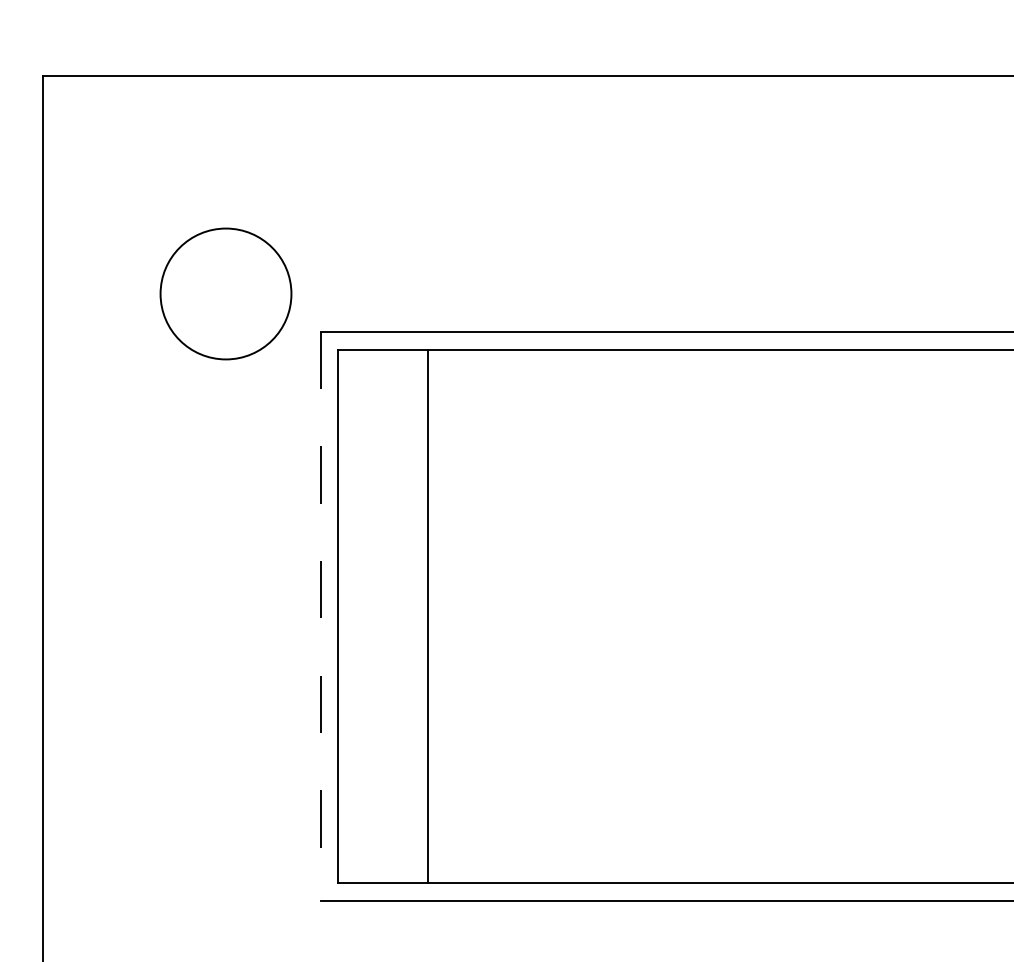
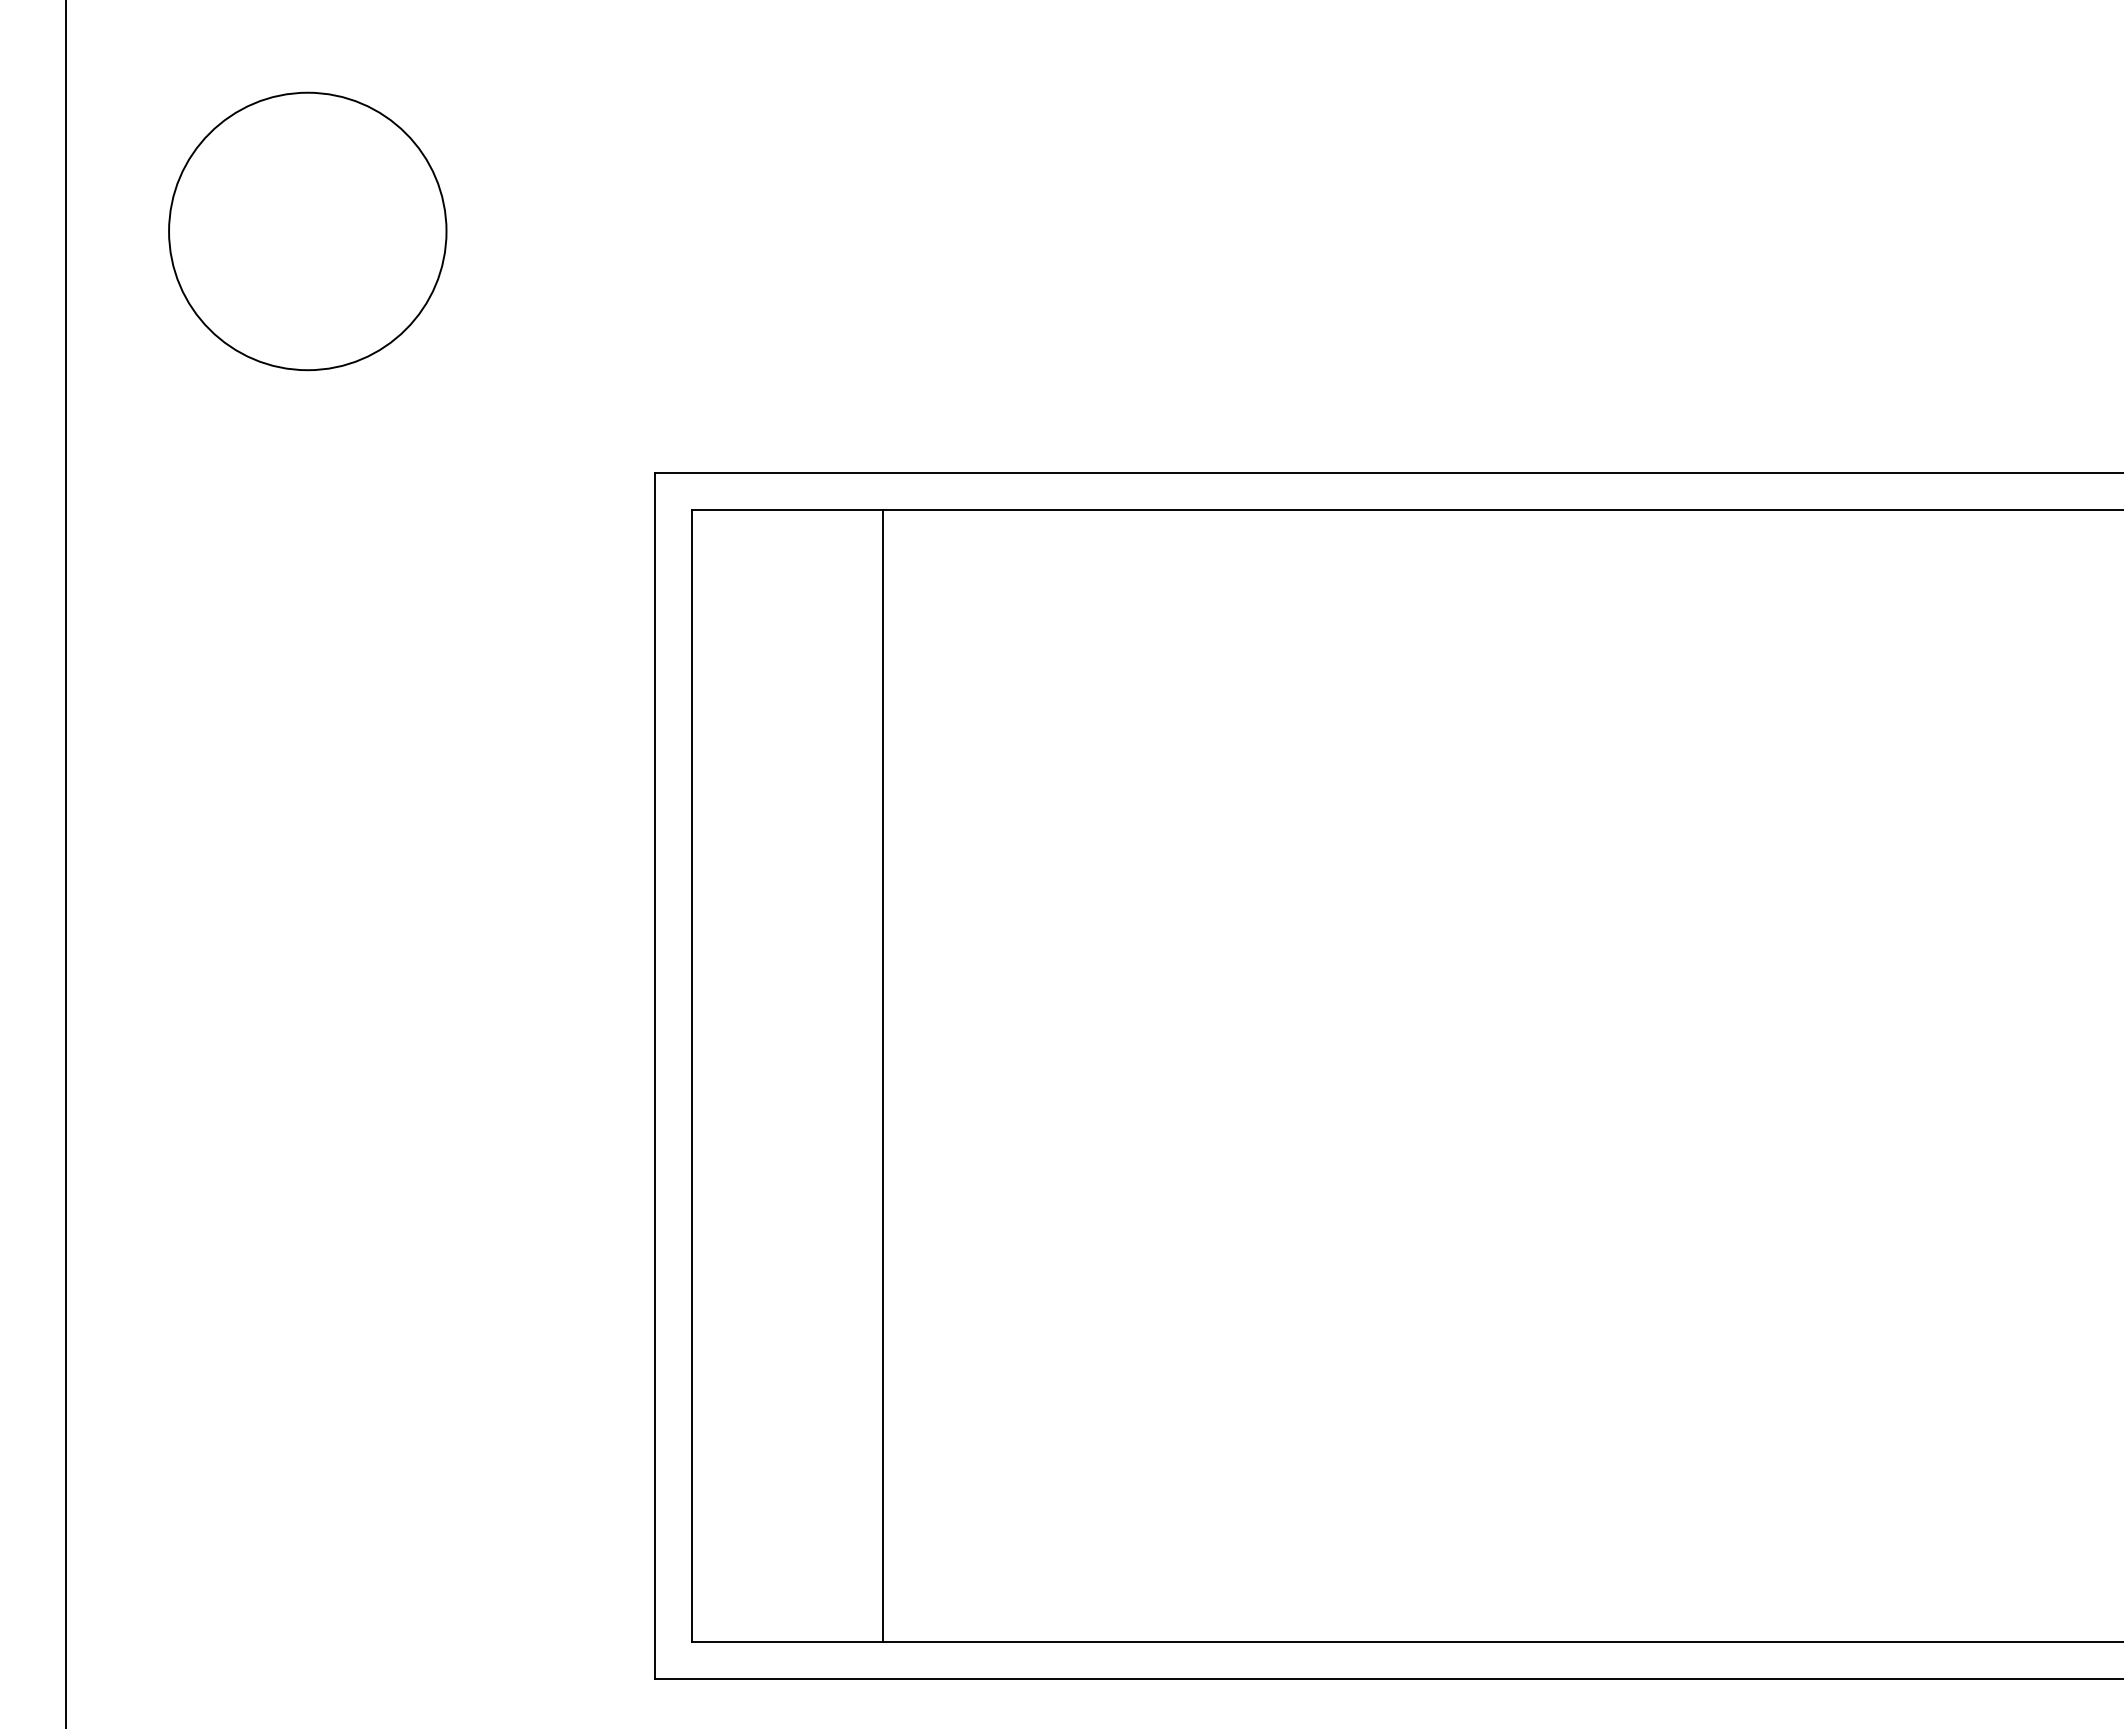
circle: (225, 293) -> (306, 230), moved
line: (320, 616) -> (654, 1076), dashed -> solid

